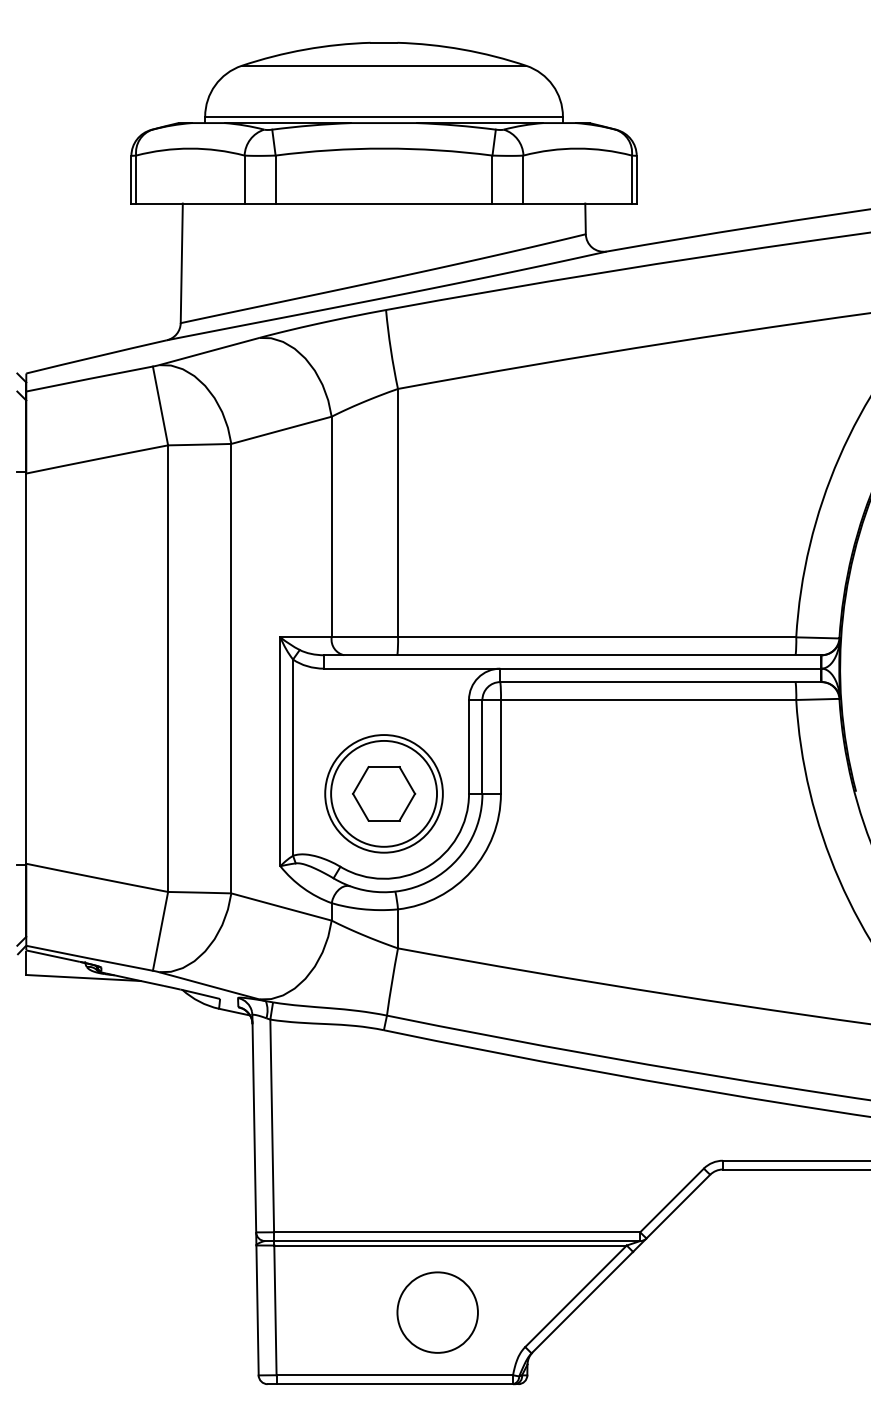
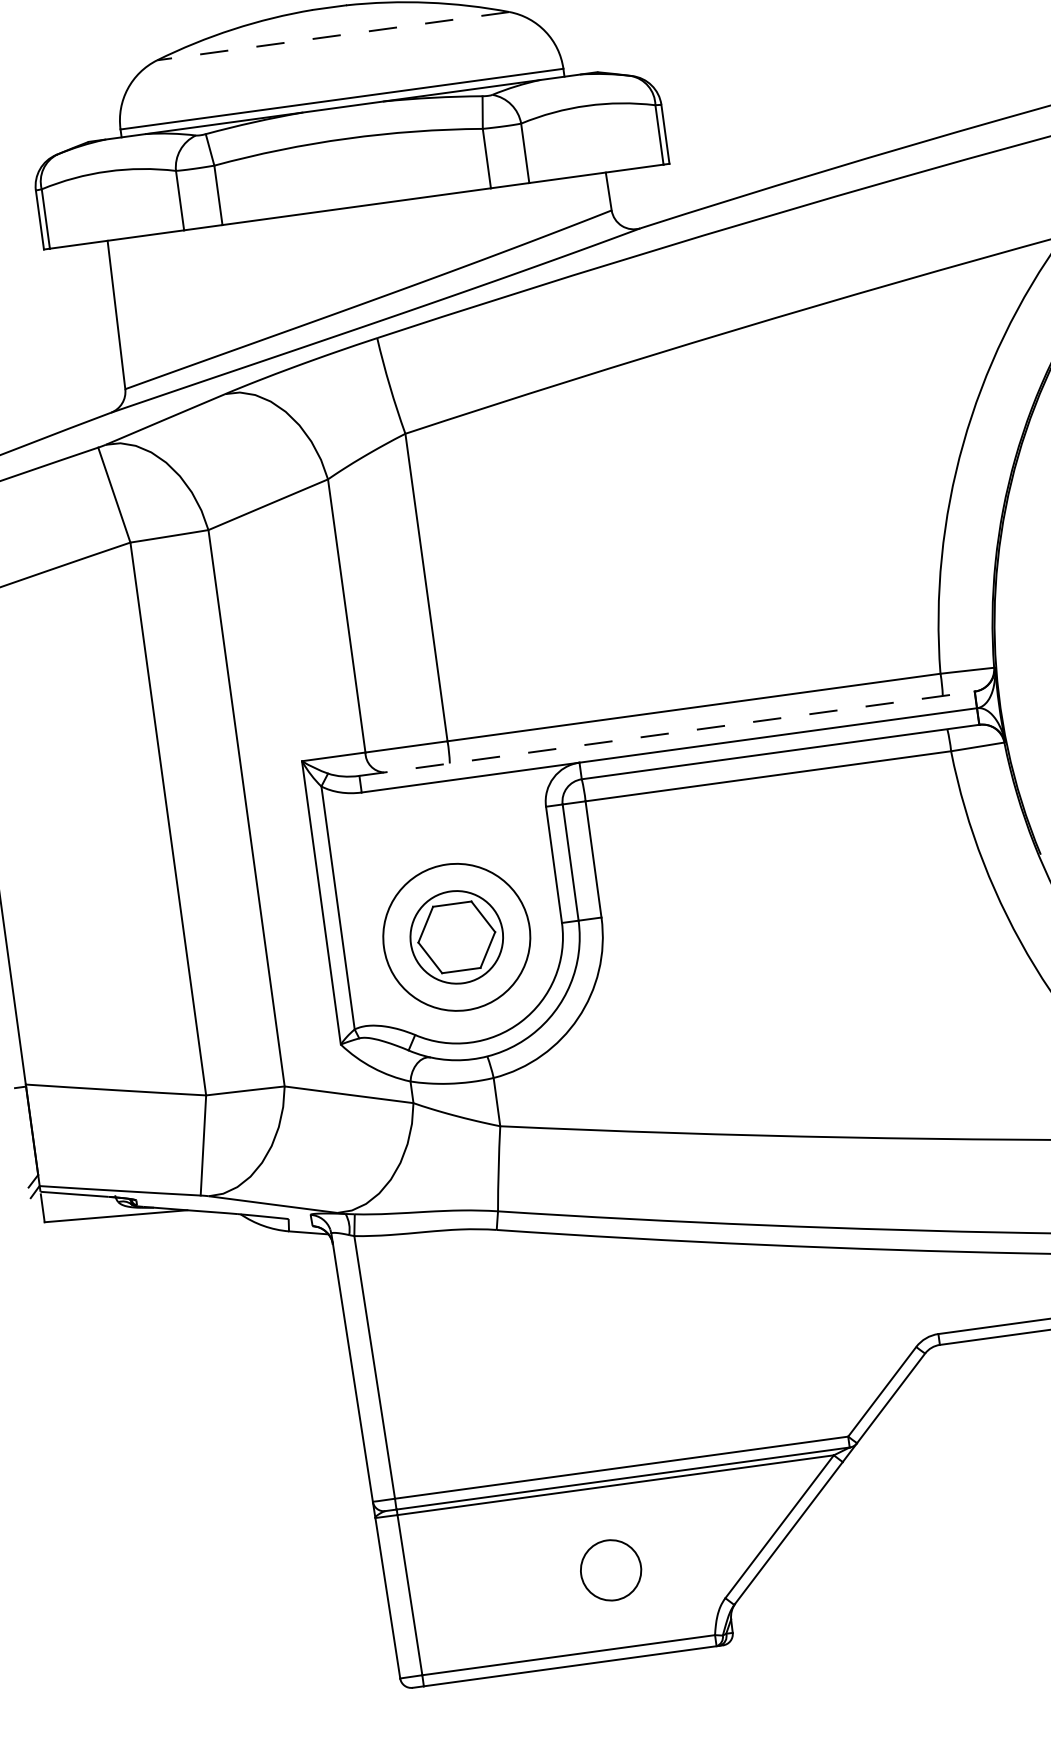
line: (383, 65) -> (332, 35), solid -> dashed
line: (572, 655) -> (666, 734), solid -> dashed
circle: (384, 793) -> (457, 936), size x0.7
circle: (437, 1312) -> (610, 1570), size x0.6

